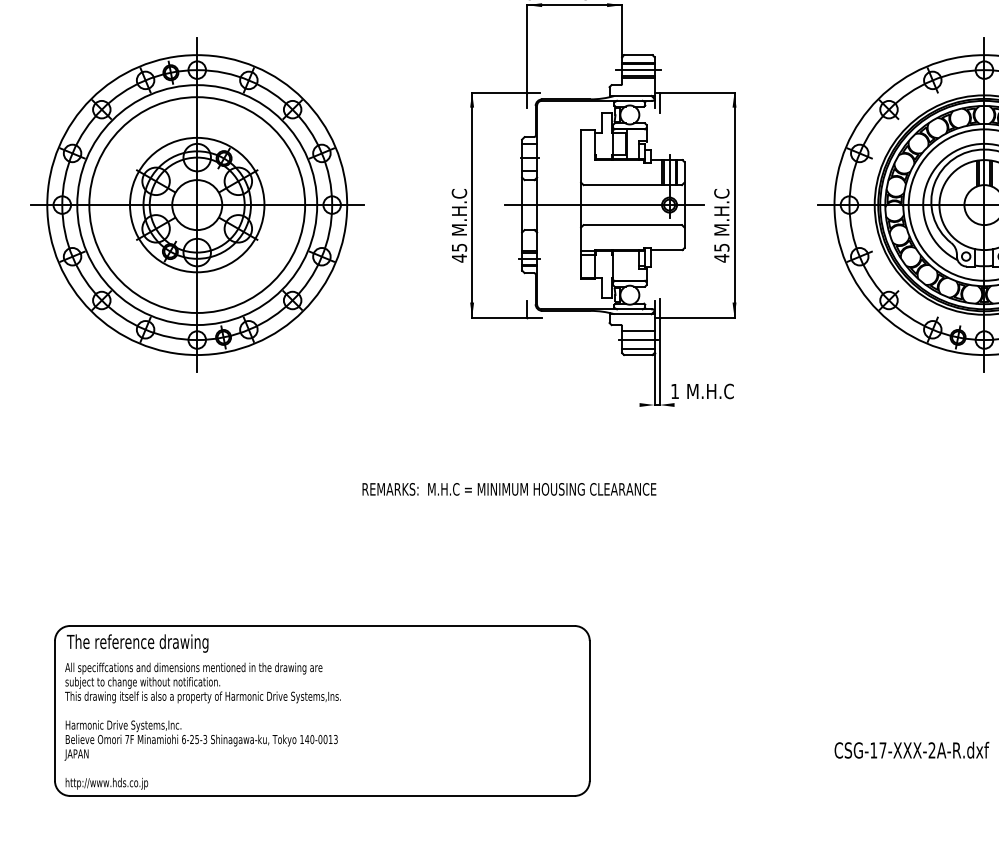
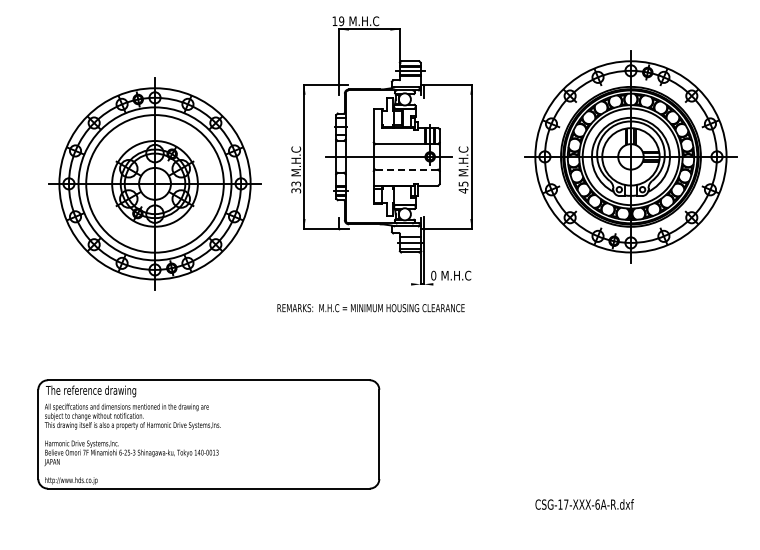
part: (196, 204) -> (154, 183), moved
line: (632, 224) -> (406, 169), solid -> dashed
text: (459, 253) -> (296, 187), 45 -> 33
text: (674, 391) -> (433, 275), 1 -> 0
text: (508, 489) -> (370, 308), moved
part: (321, 711) -> (208, 434), moved
text: (931, 750) -> (597, 504), CSG-17-XXX-2A-R.dxf -> CSG-17-XXX-6A-R.dxf

